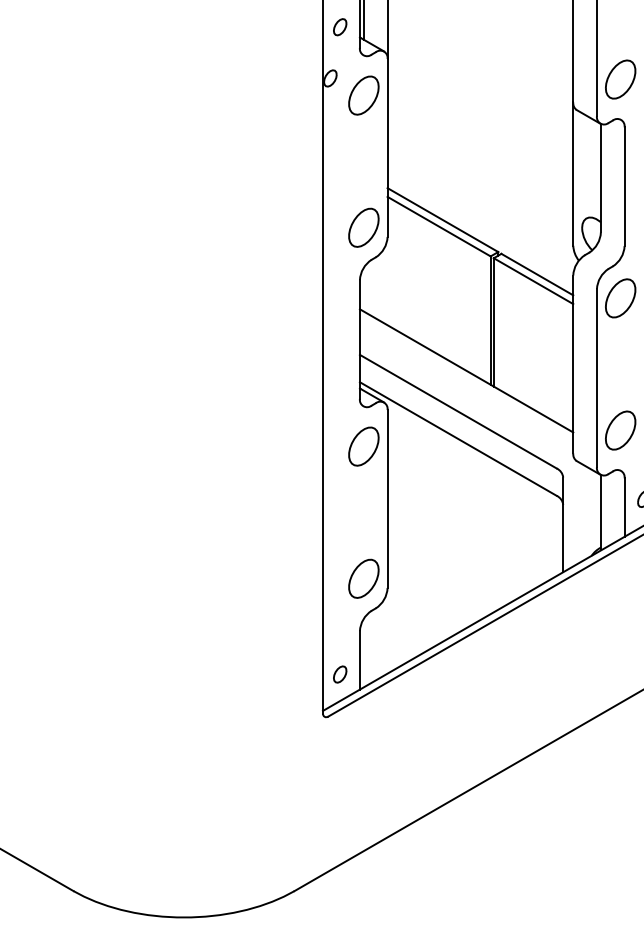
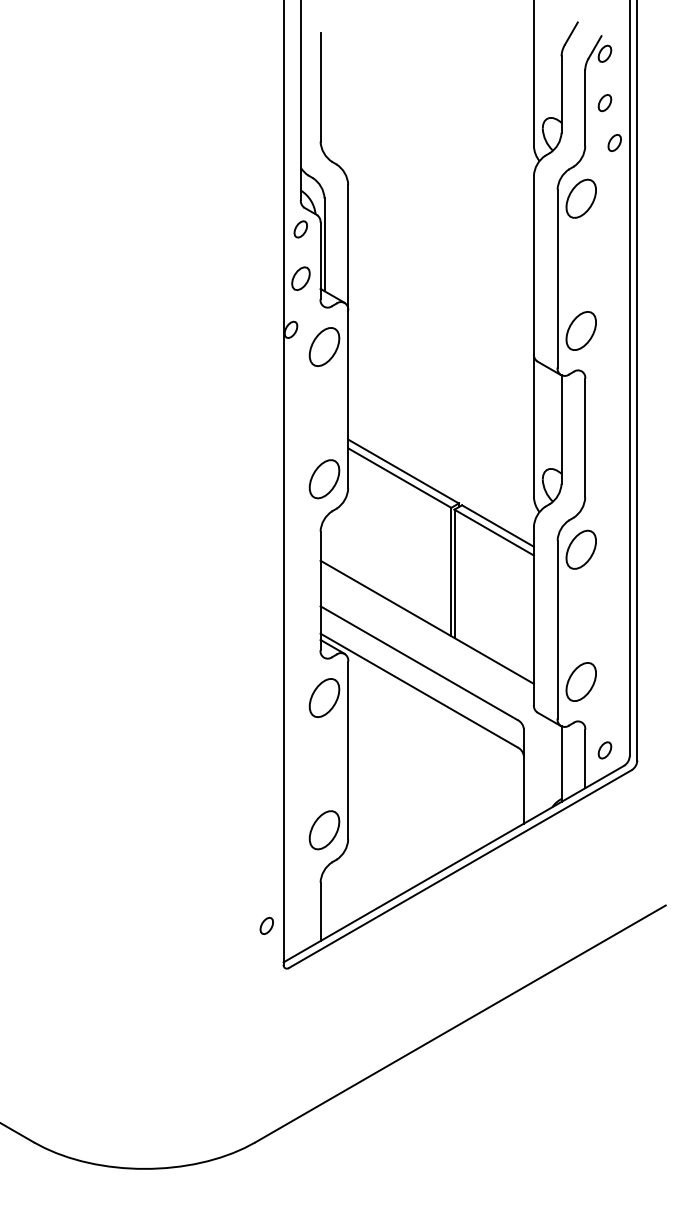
part: (339, 27) -> (300, 278), size x1.4
part: (339, 674) -> (266, 925), moved

